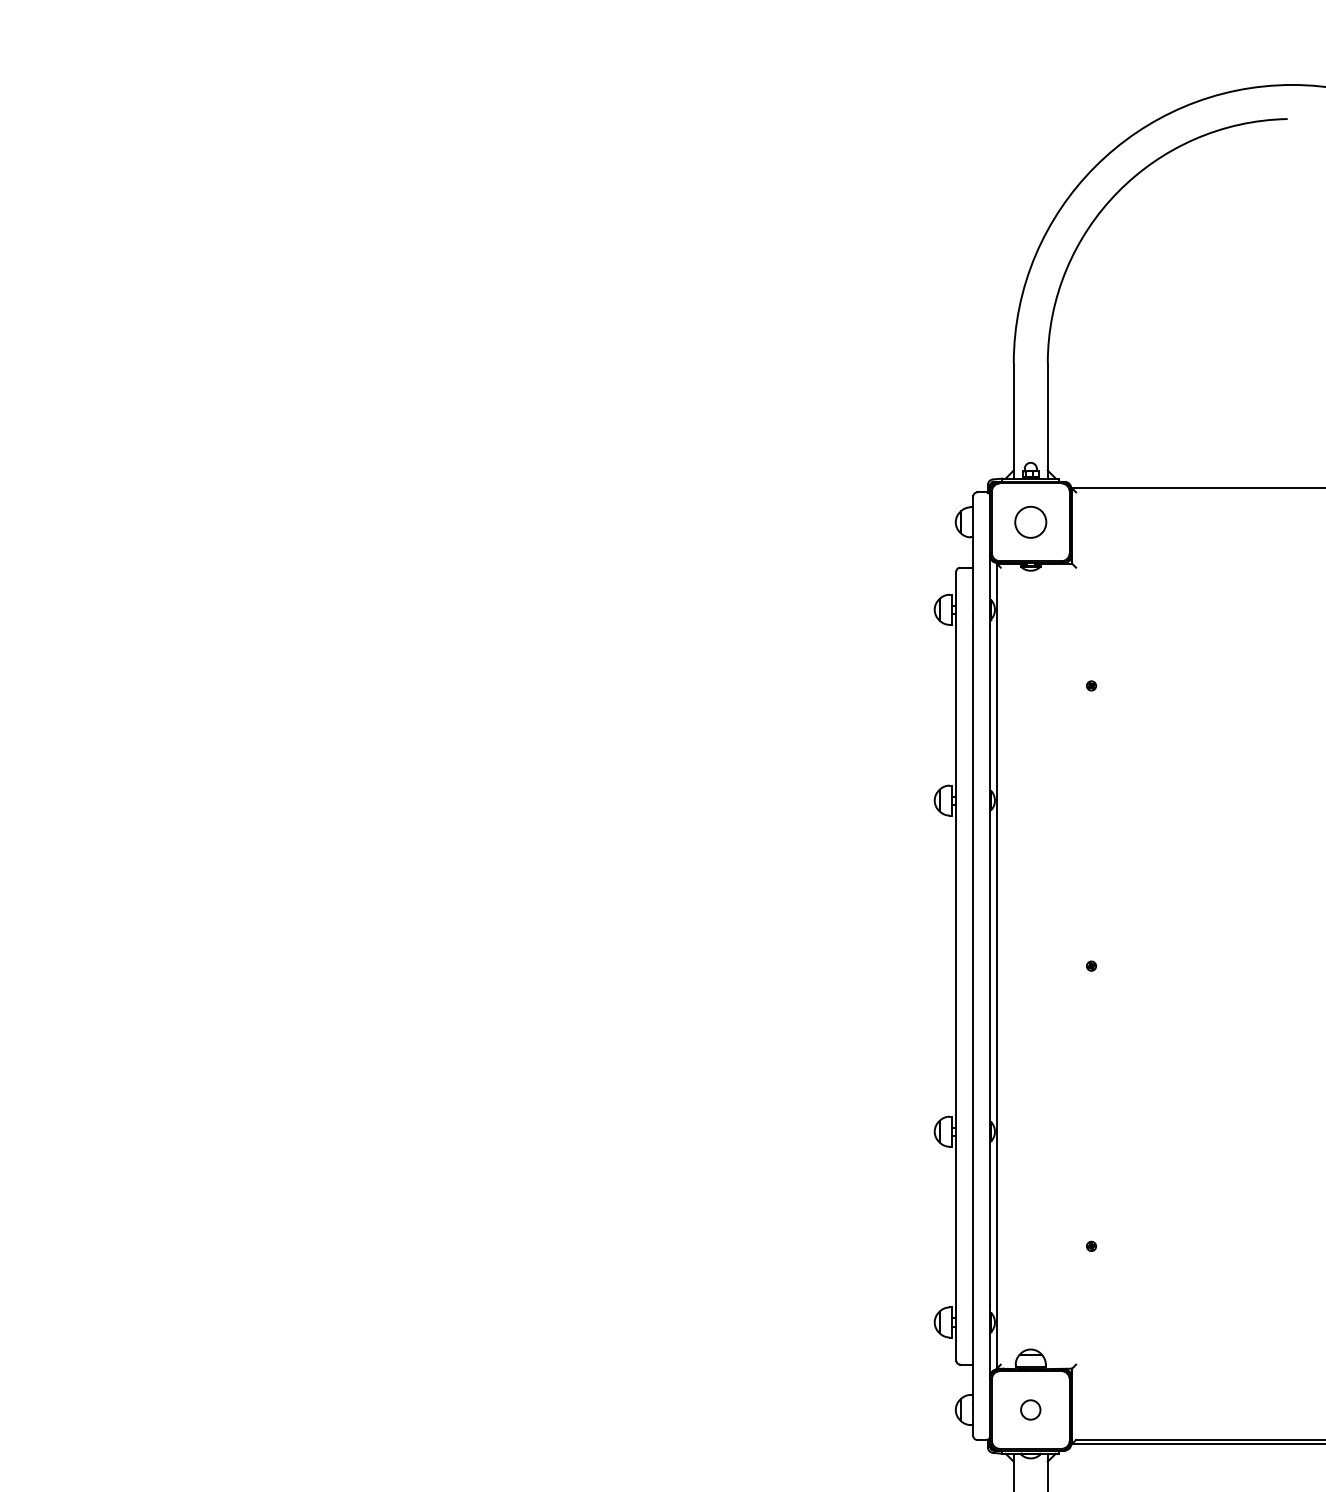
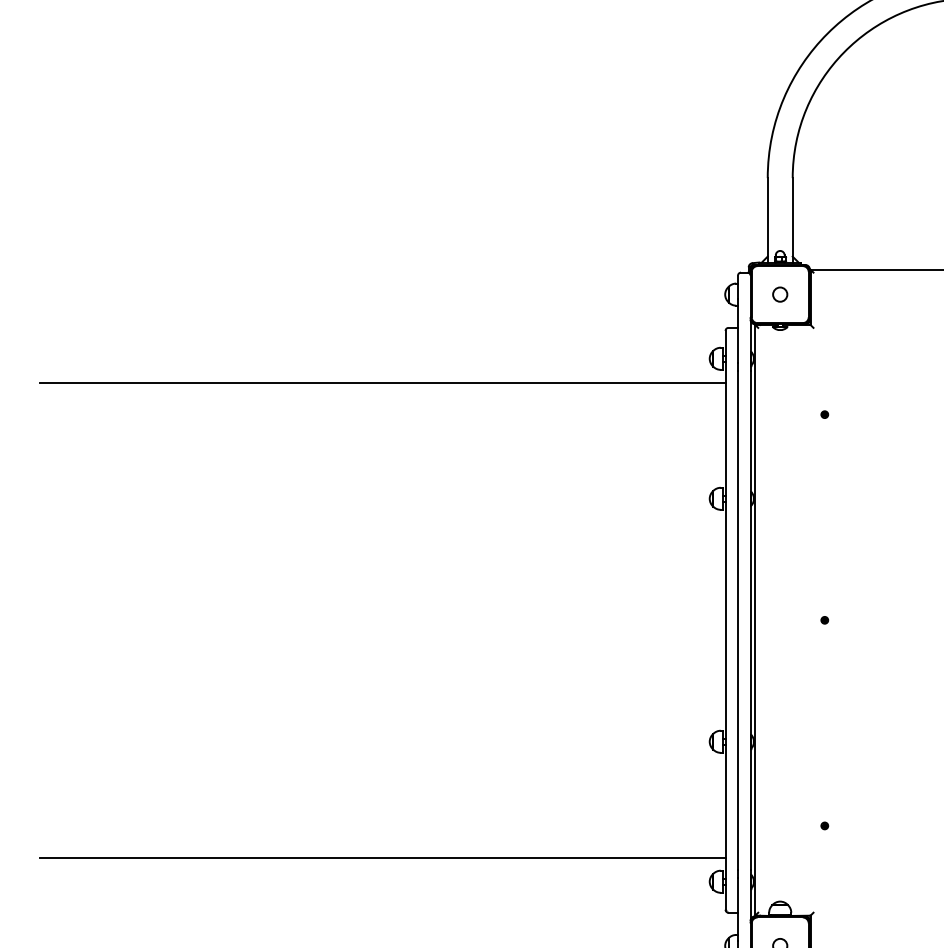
circle: (1030, 522) -> (780, 294), size x0.62
line: (488, 642) -> (382, 382), added
line: (488, 1290) -> (382, 858), added

